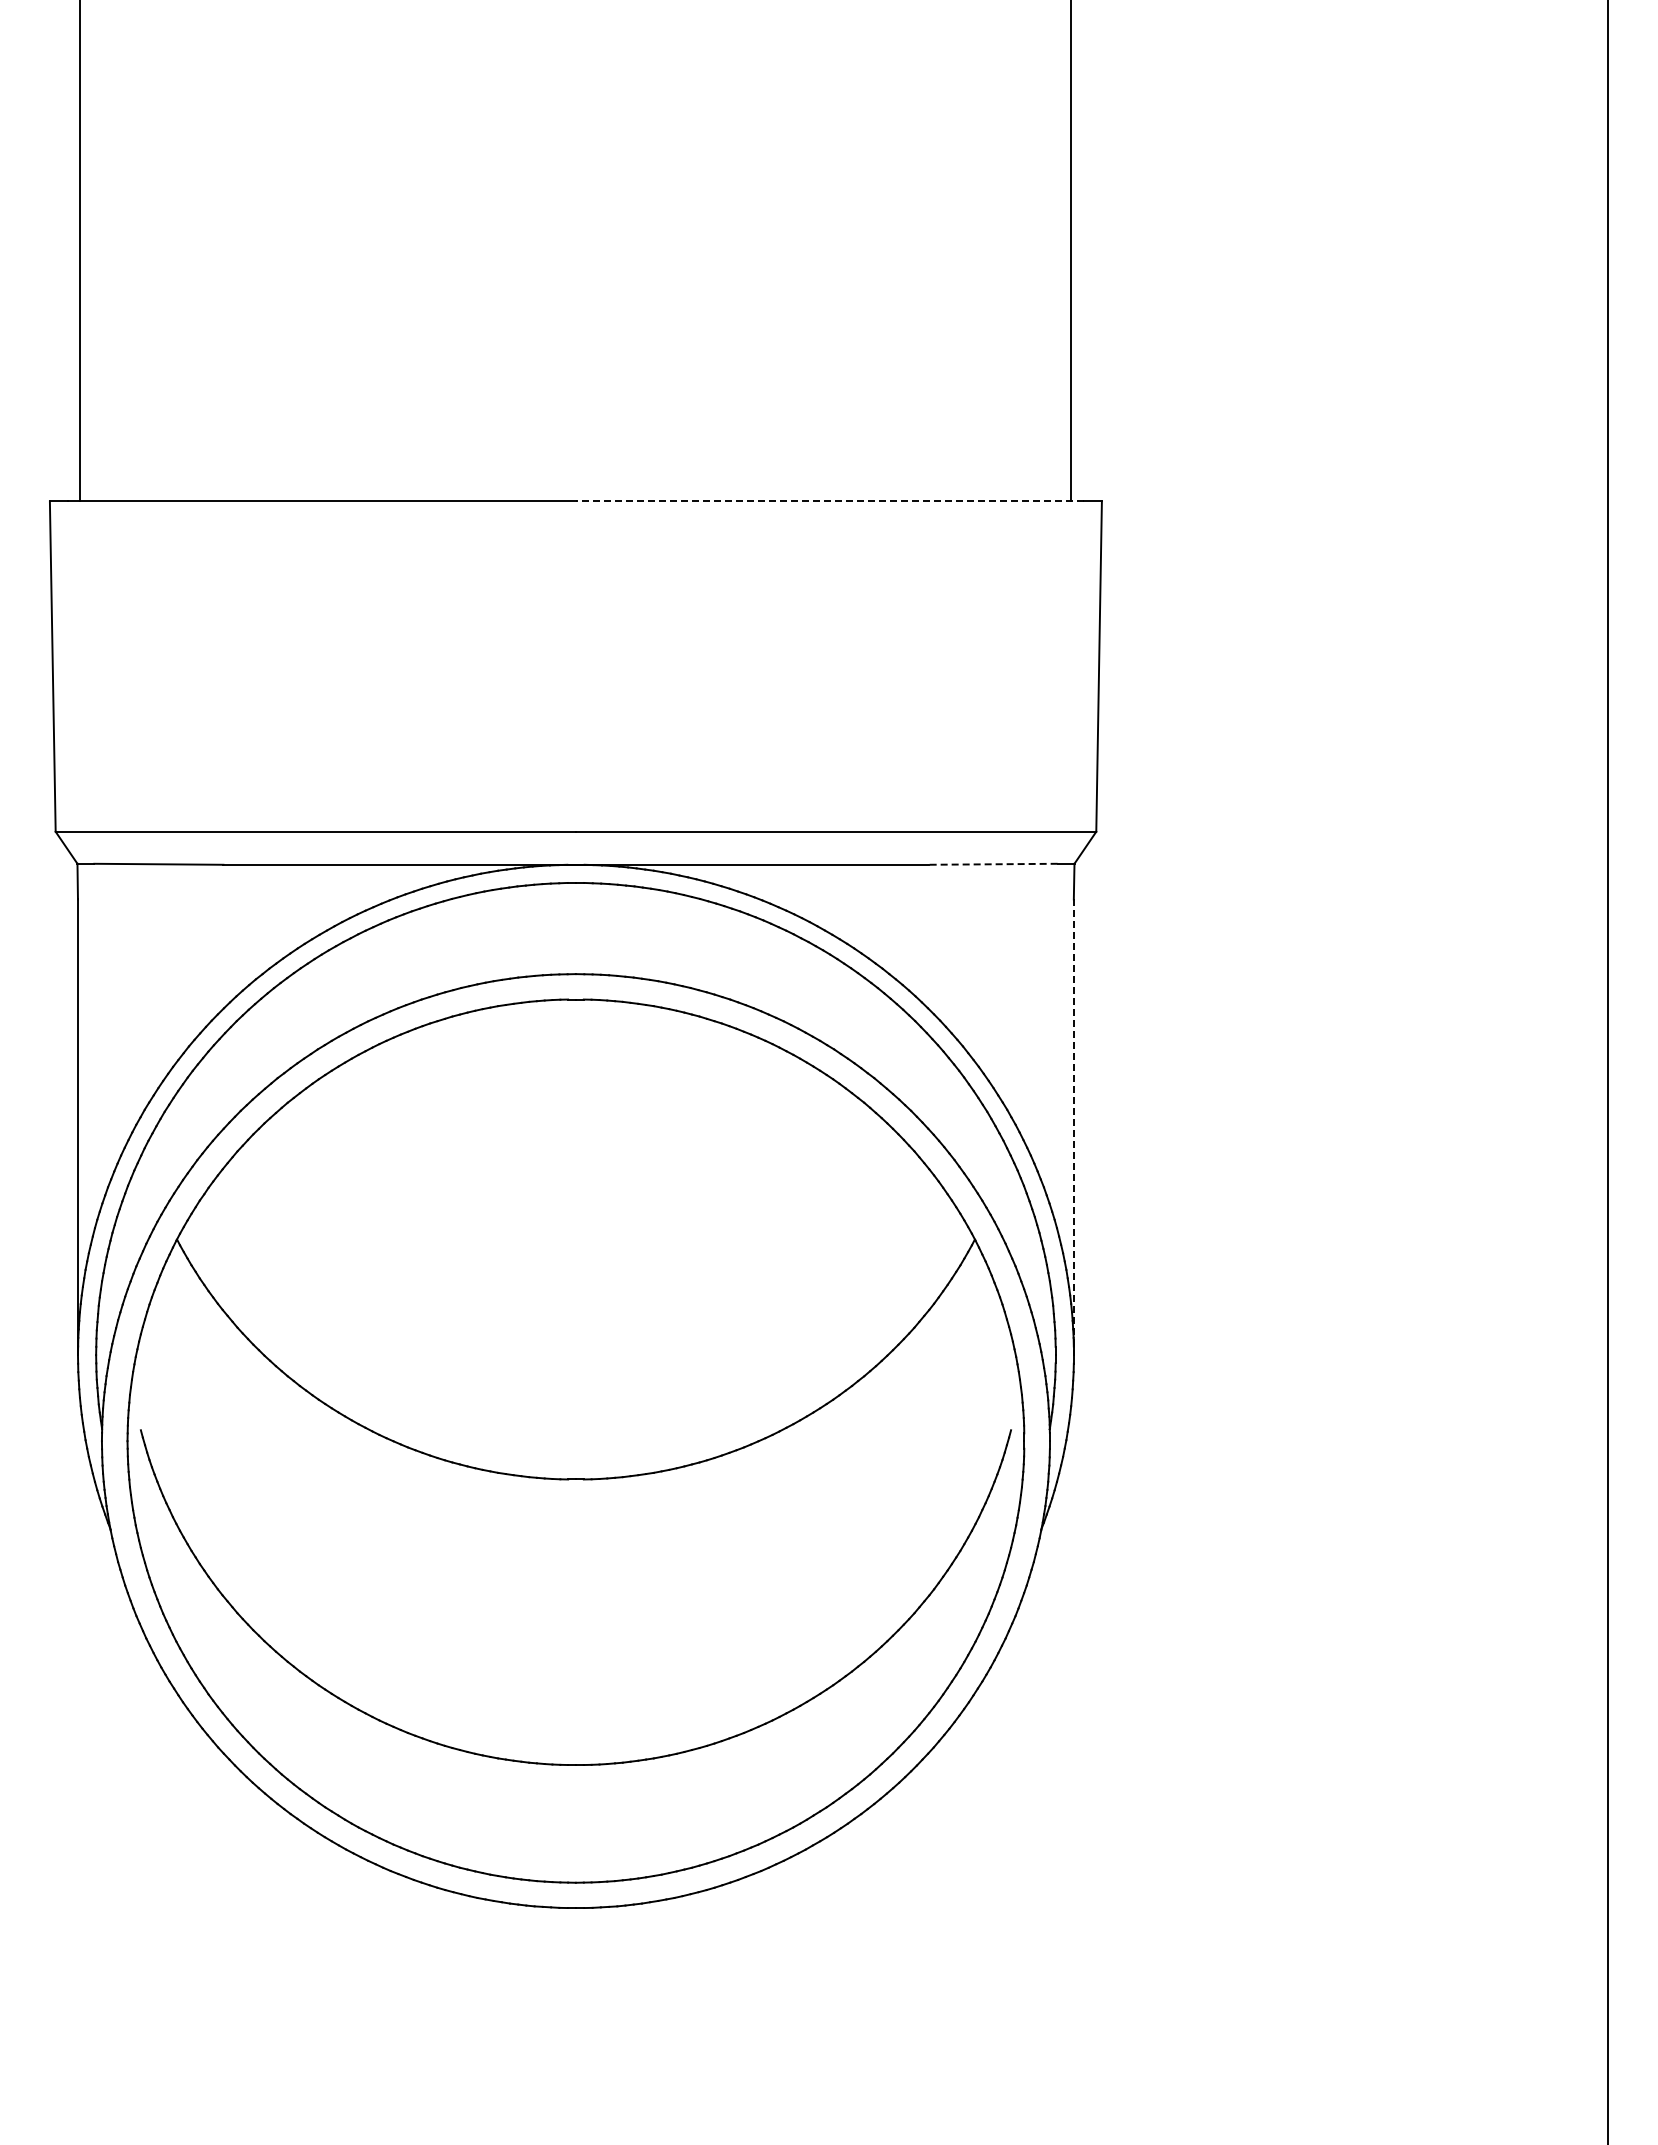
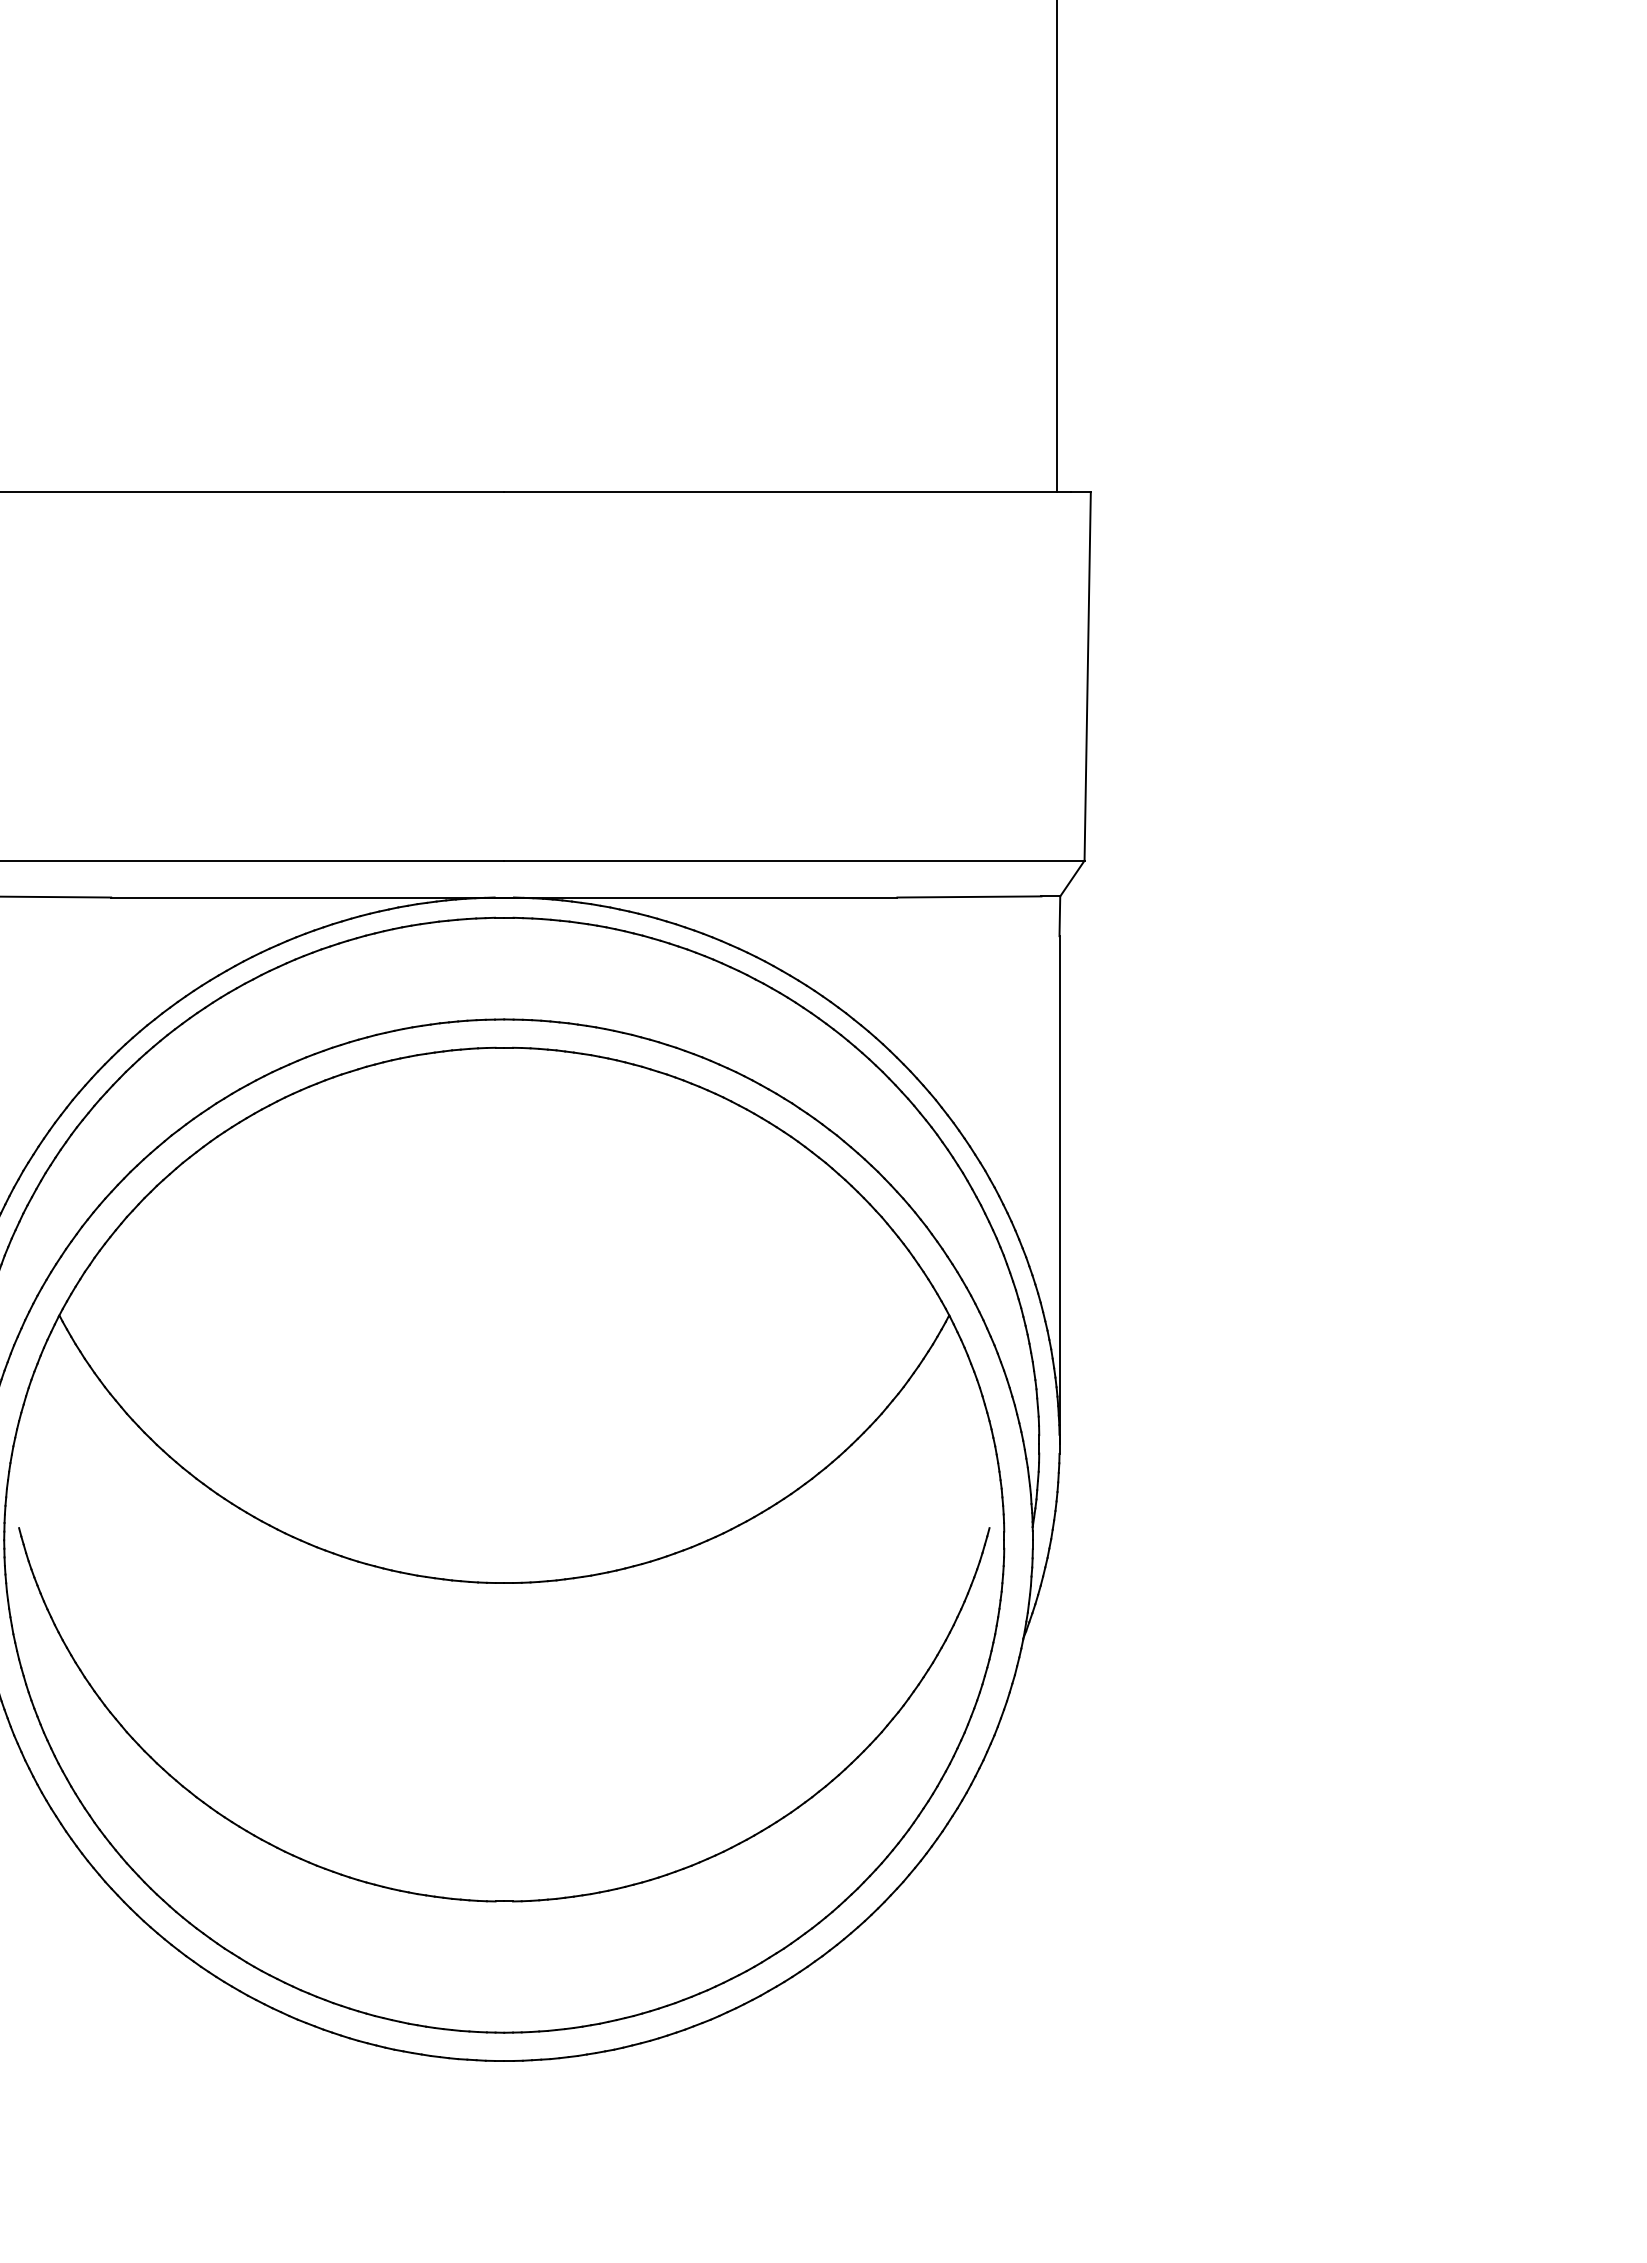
line: (829, 501) -> (787, 492), dashed -> solid
line: (993, 864) -> (969, 897), dashed -> solid
line: (1073, 1127) -> (1059, 1190), dashed -> solid

